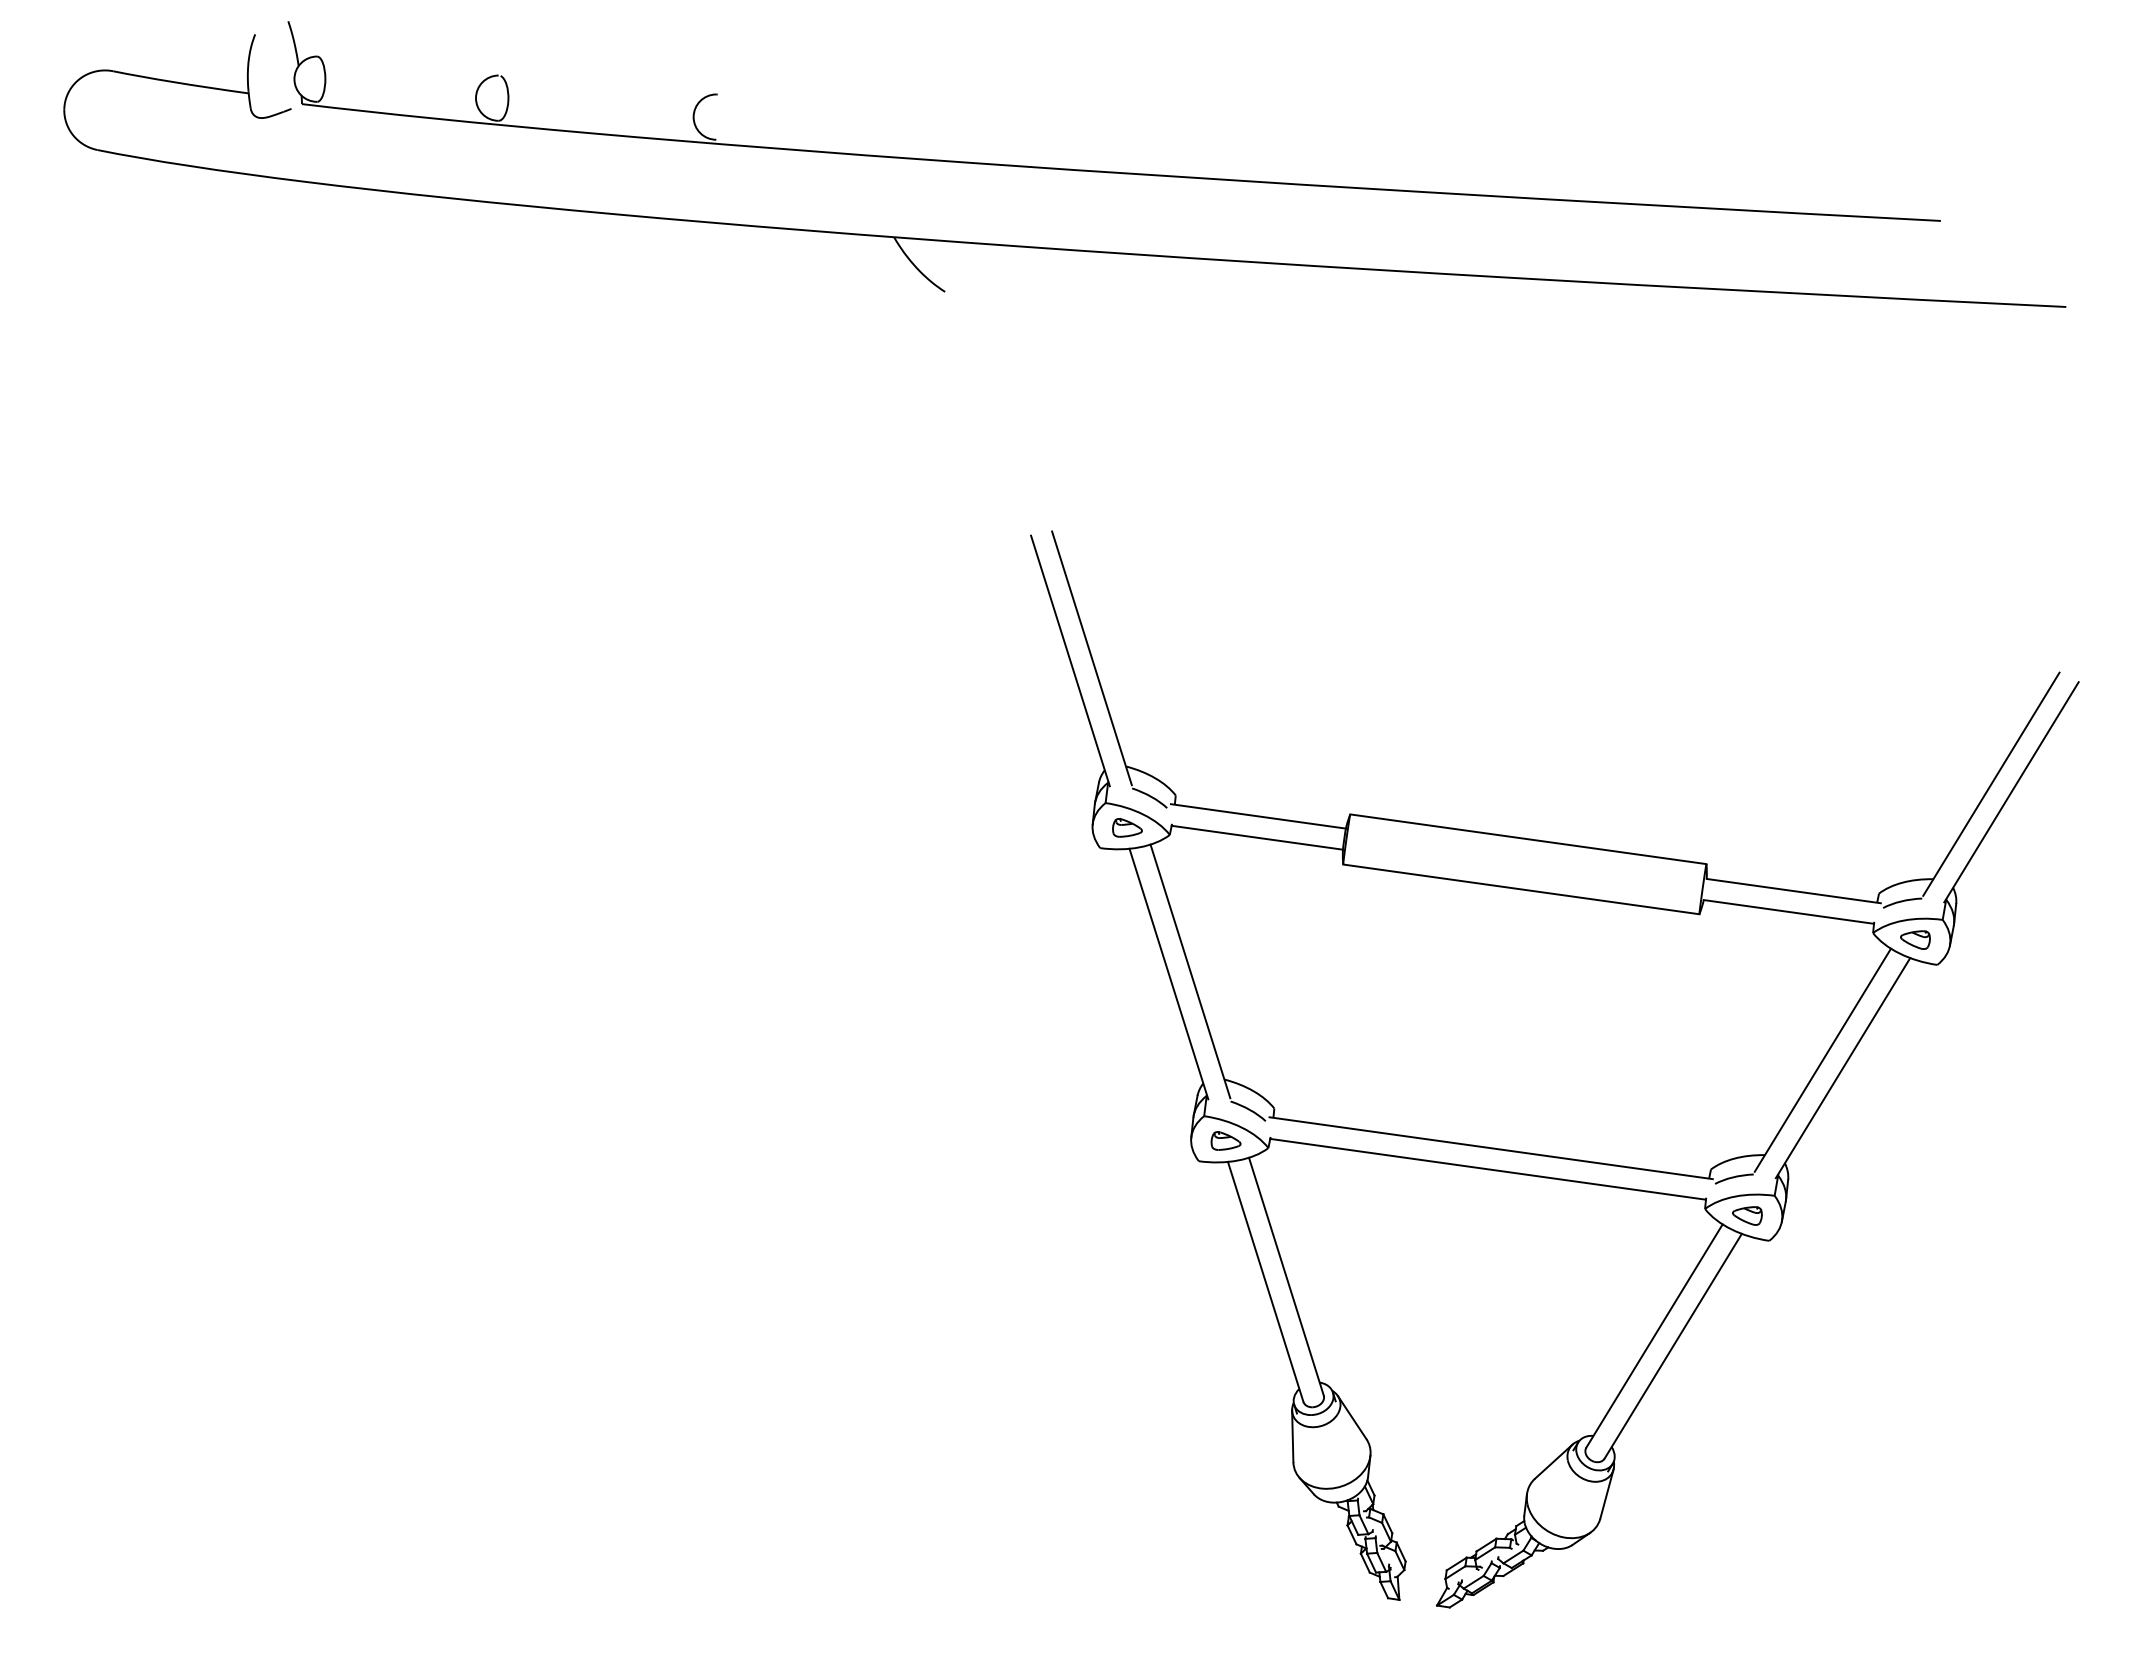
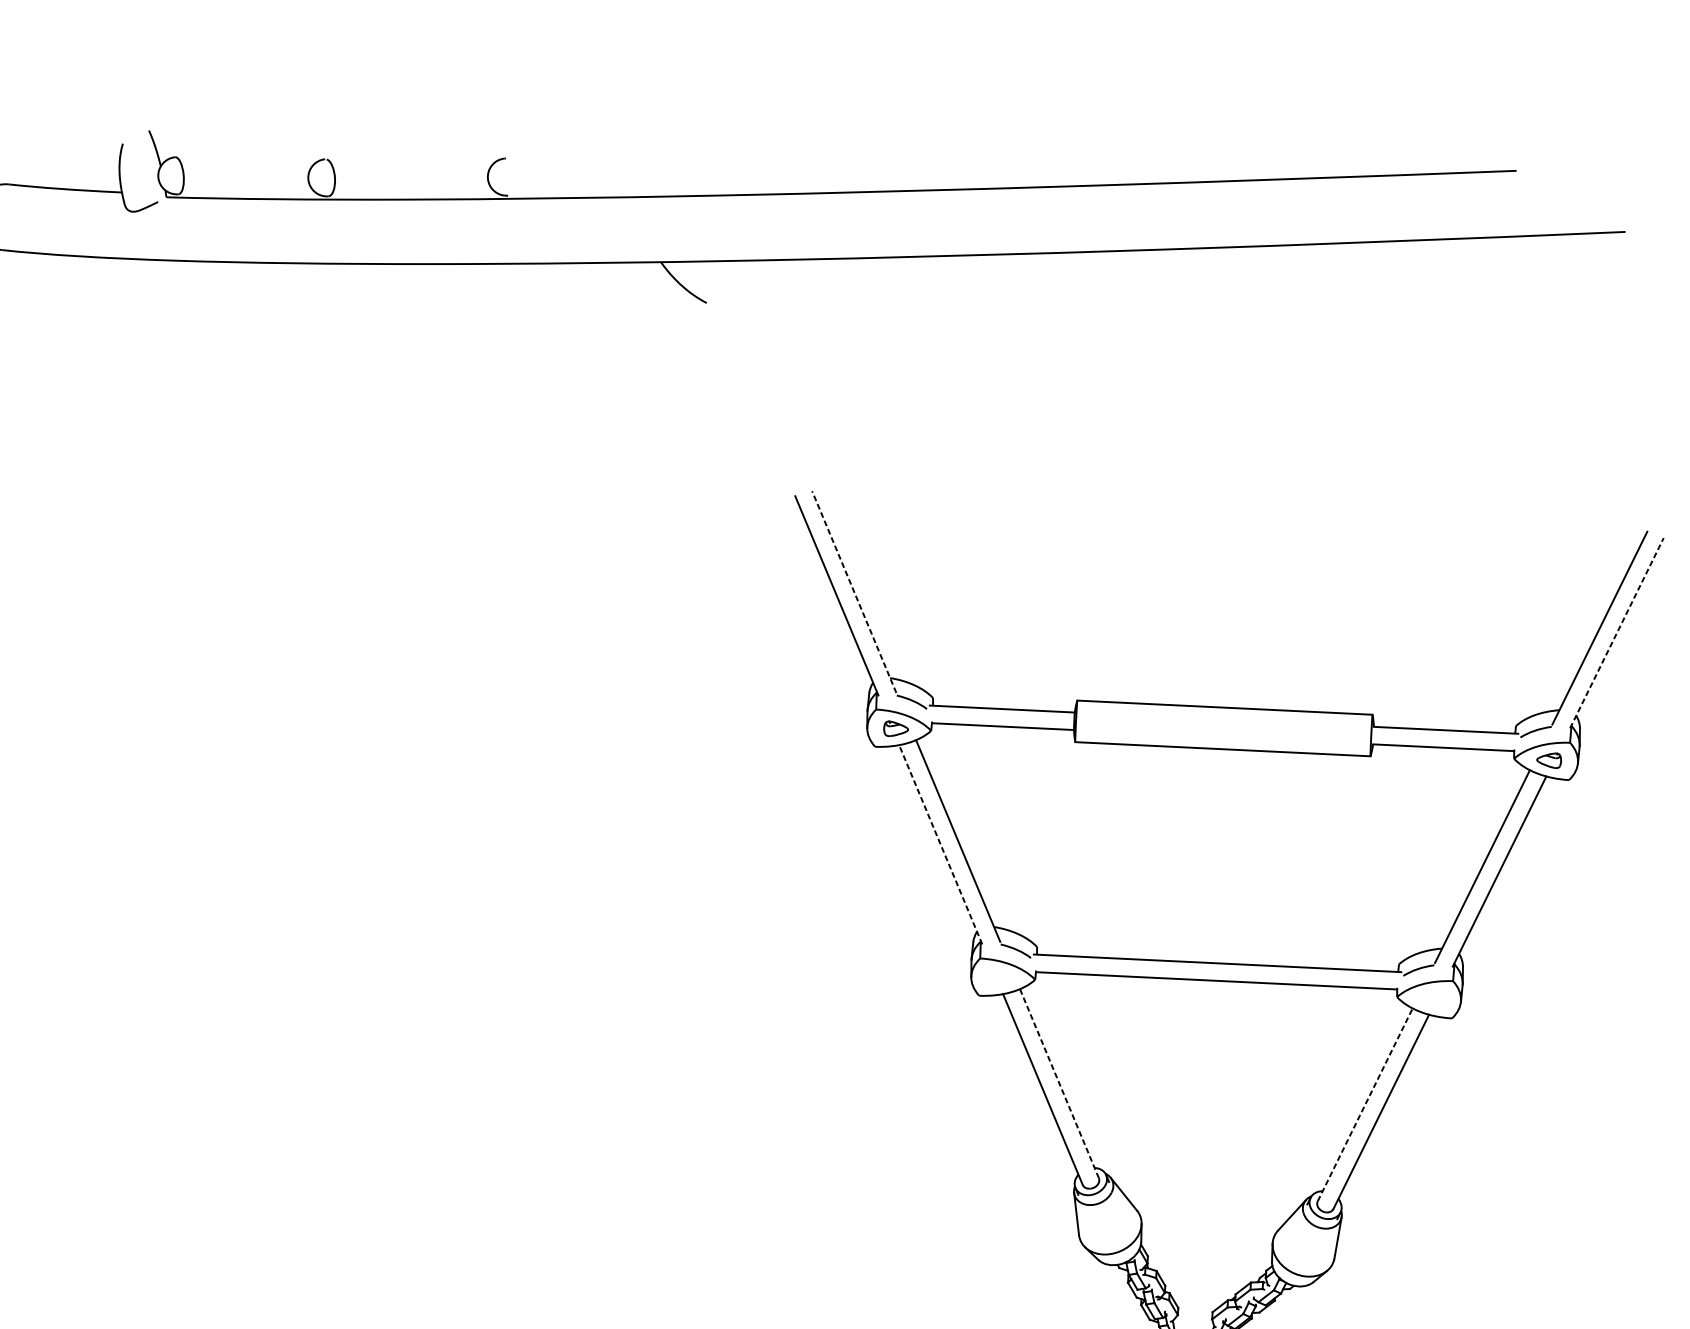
line: (1091, 658) -> (853, 592), solid -> dashed
line: (2011, 792) -> (1616, 633), solid -> dashed
line: (1168, 973) -> (940, 844), solid -> dashed
part: (1225, 1140) -> (999, 976), removed
part: (1747, 1215) -> (1432, 999), removed
line: (1286, 1276) -> (1059, 1083), solid -> dashed
line: (1654, 1336) -> (1365, 1105), solid -> dashed

